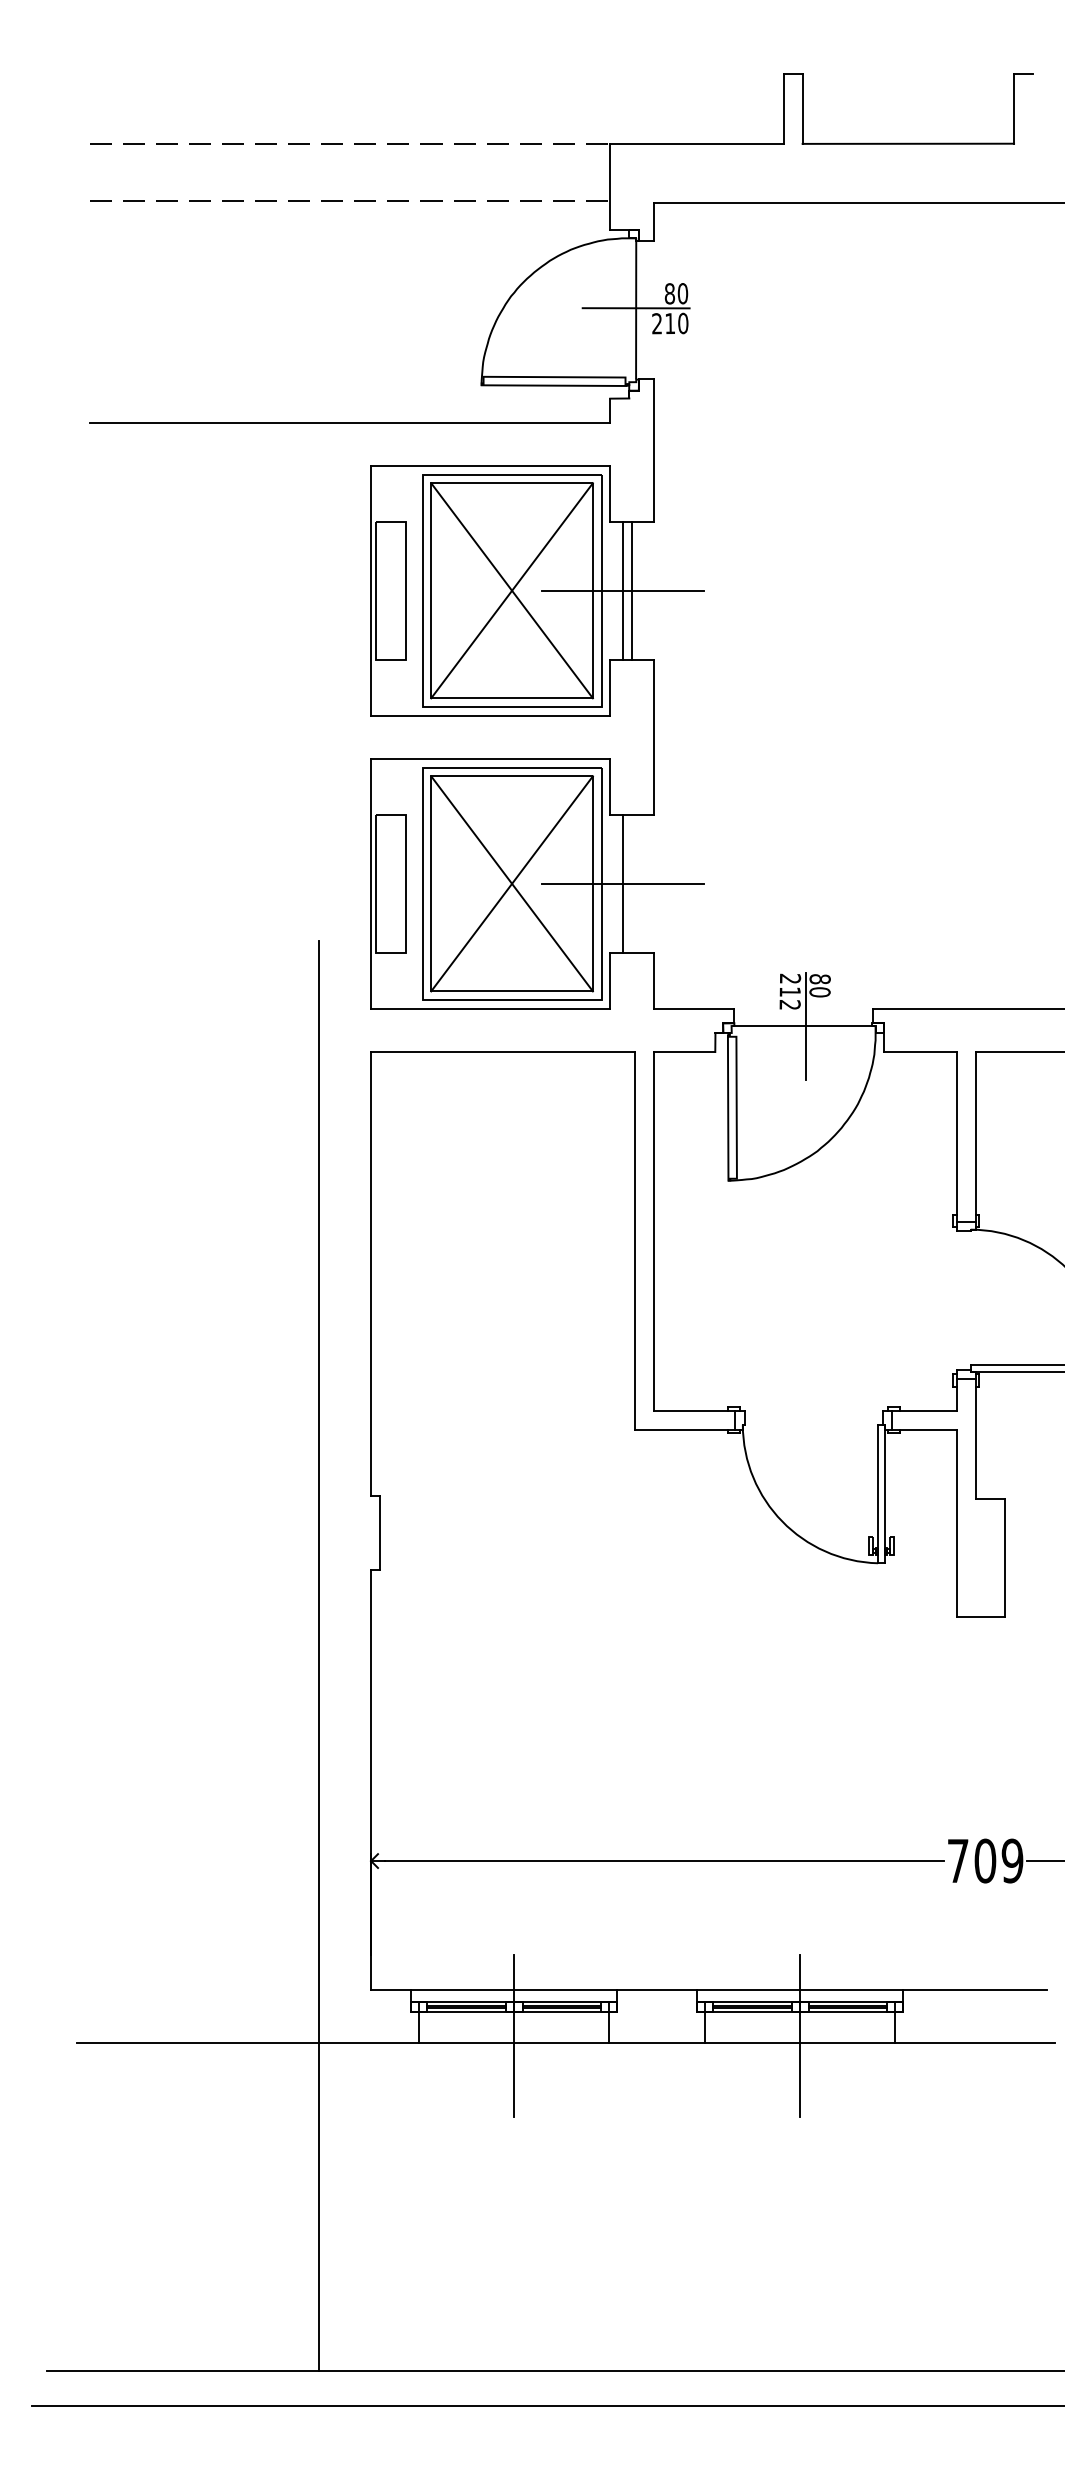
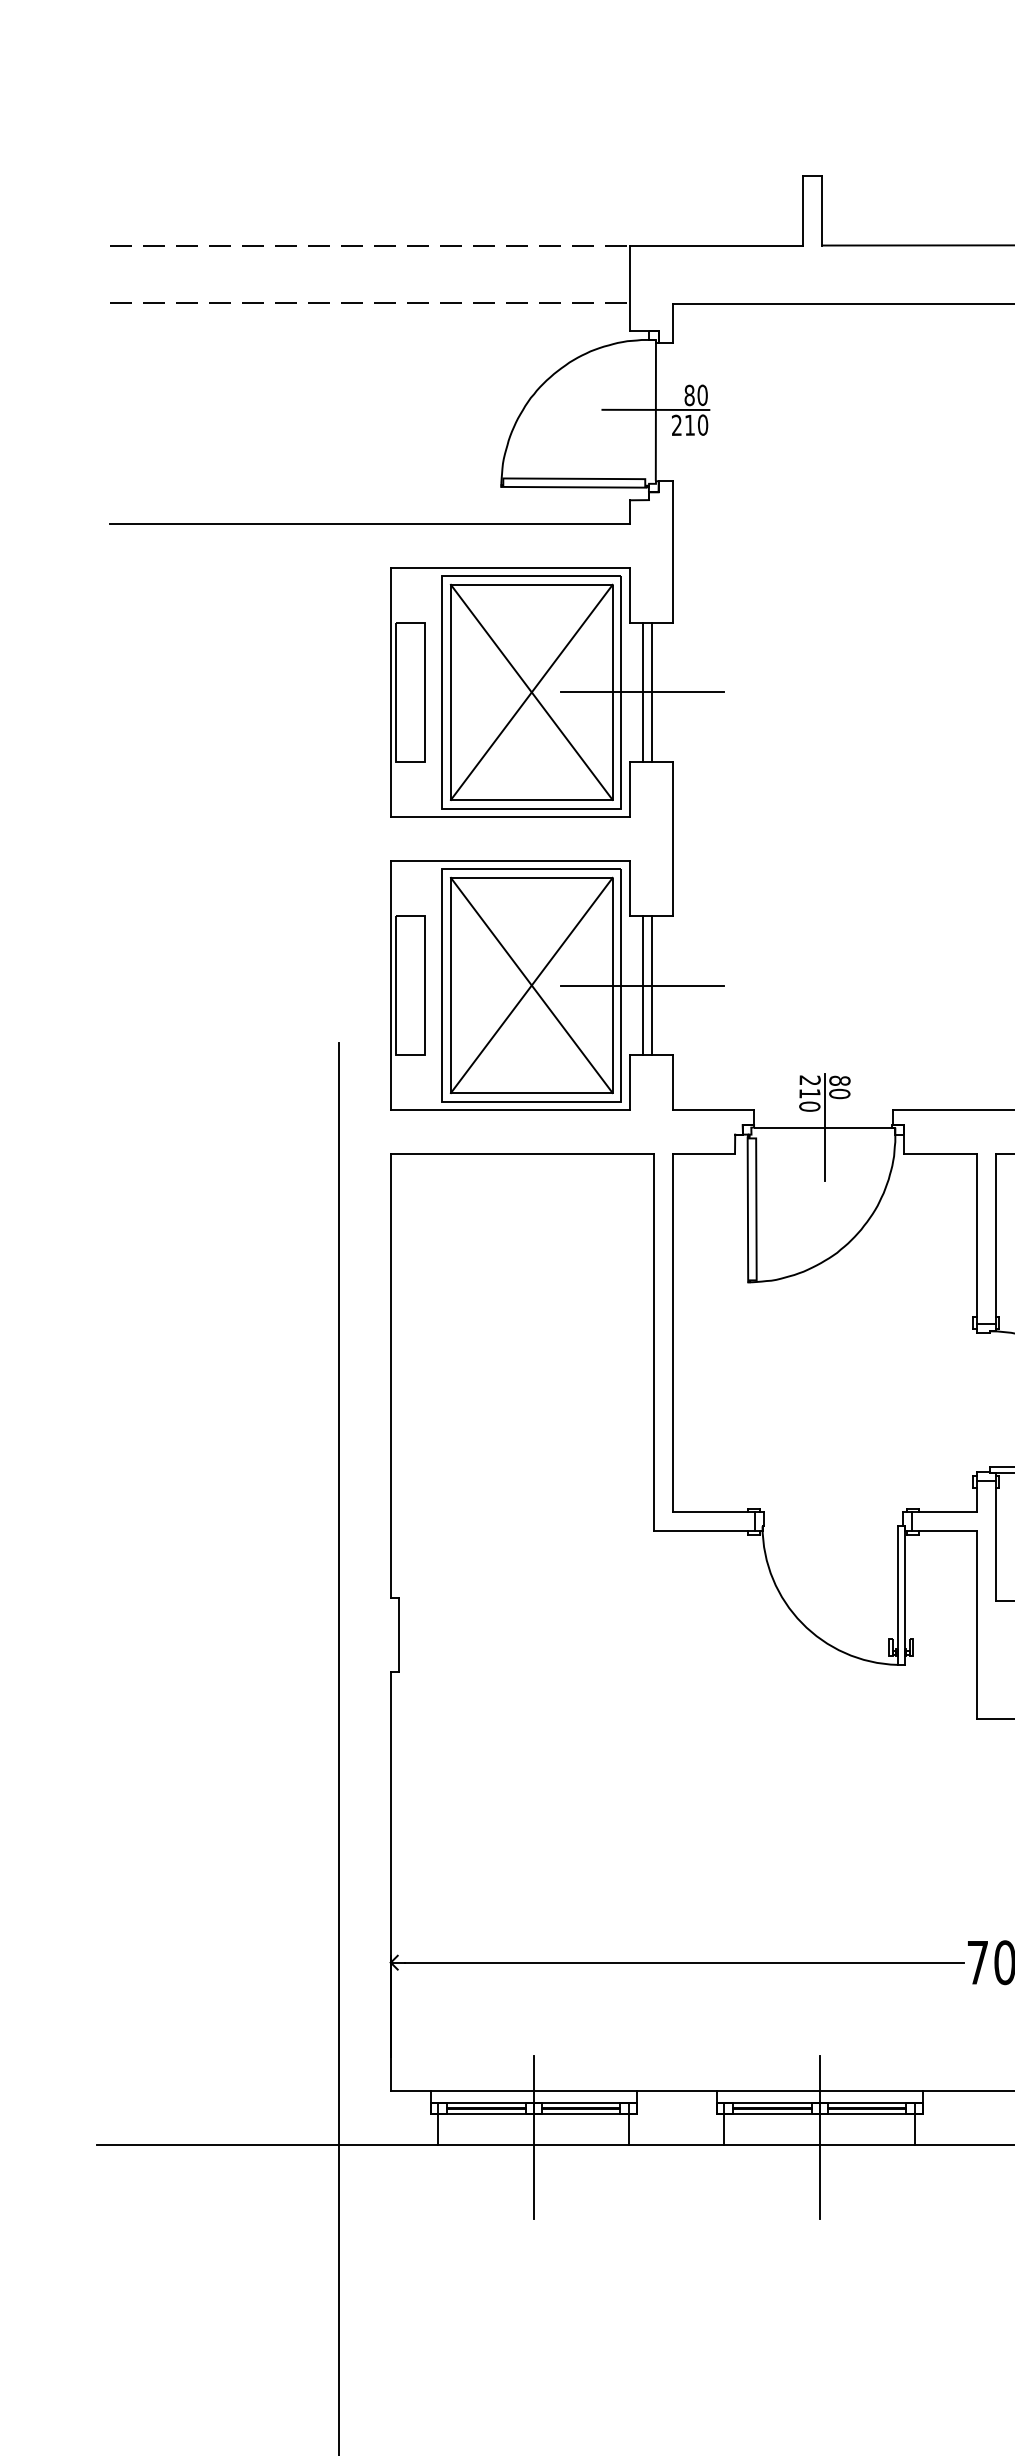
line: (631, 883) -> (651, 985), added
text: (789, 1005) -> (809, 1107), 212 -> 210

